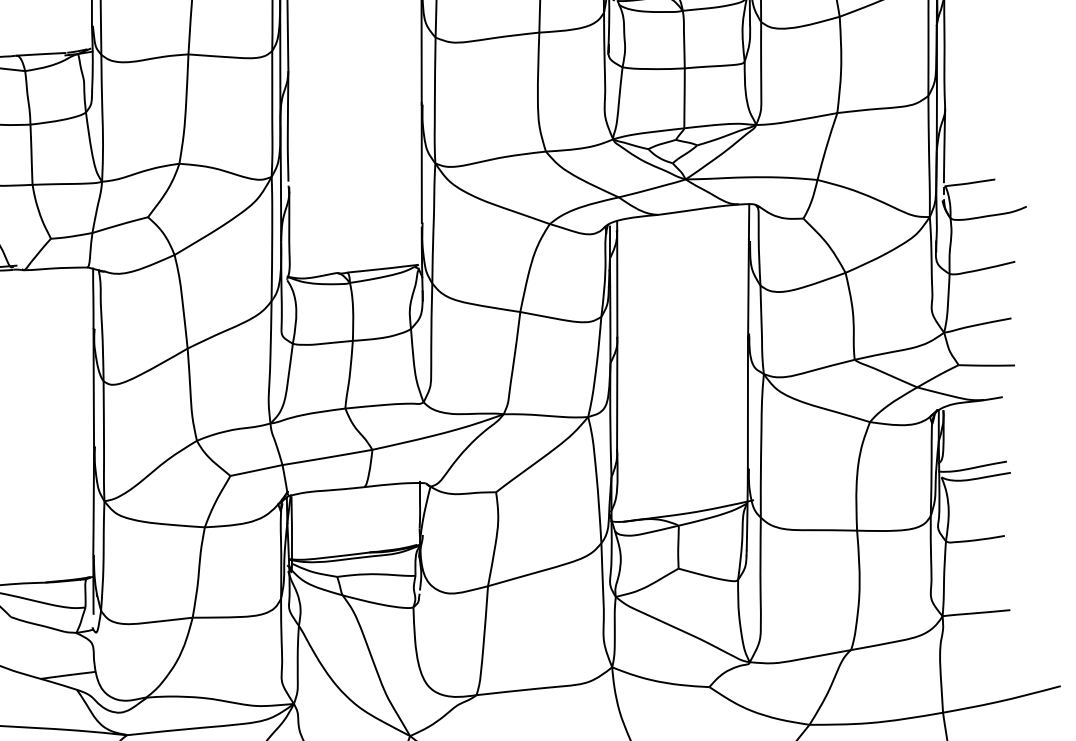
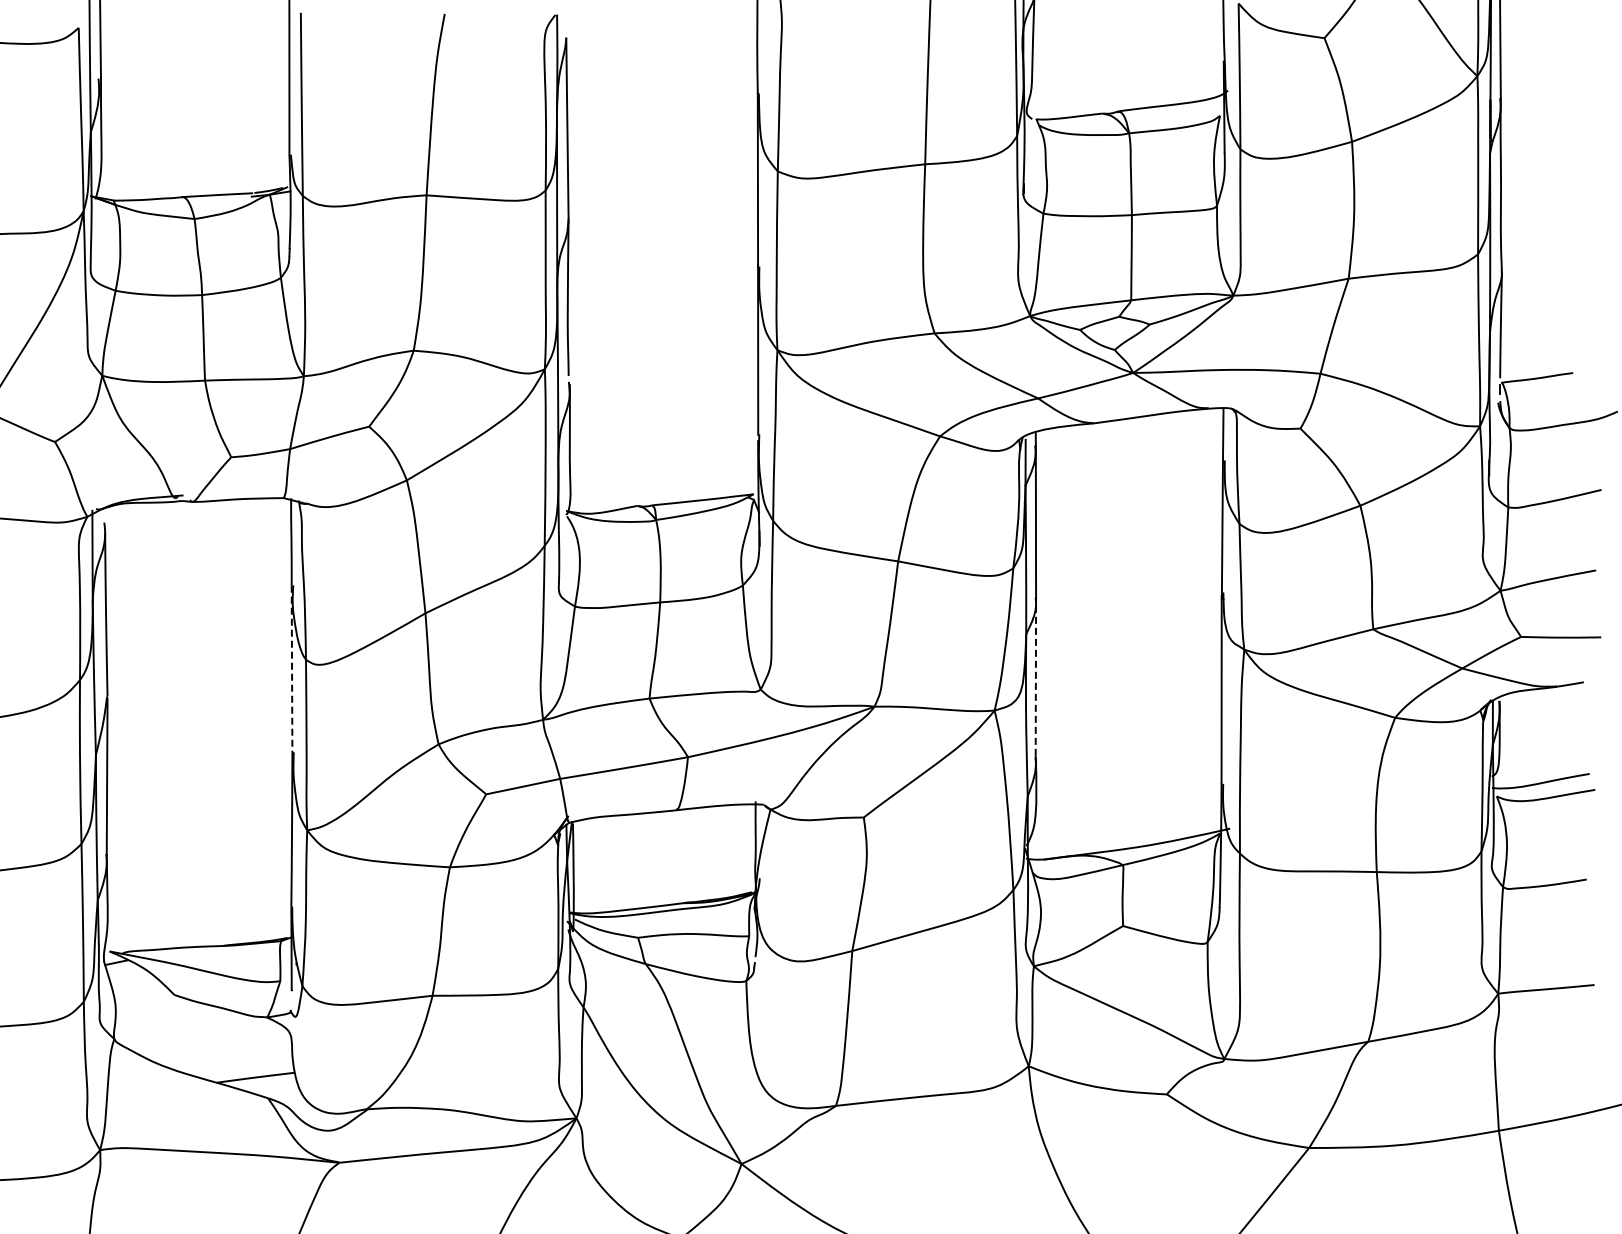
line: (94, 388) -> (292, 669), solid -> dashed
line: (616, 393) -> (1035, 676), solid -> dashed

